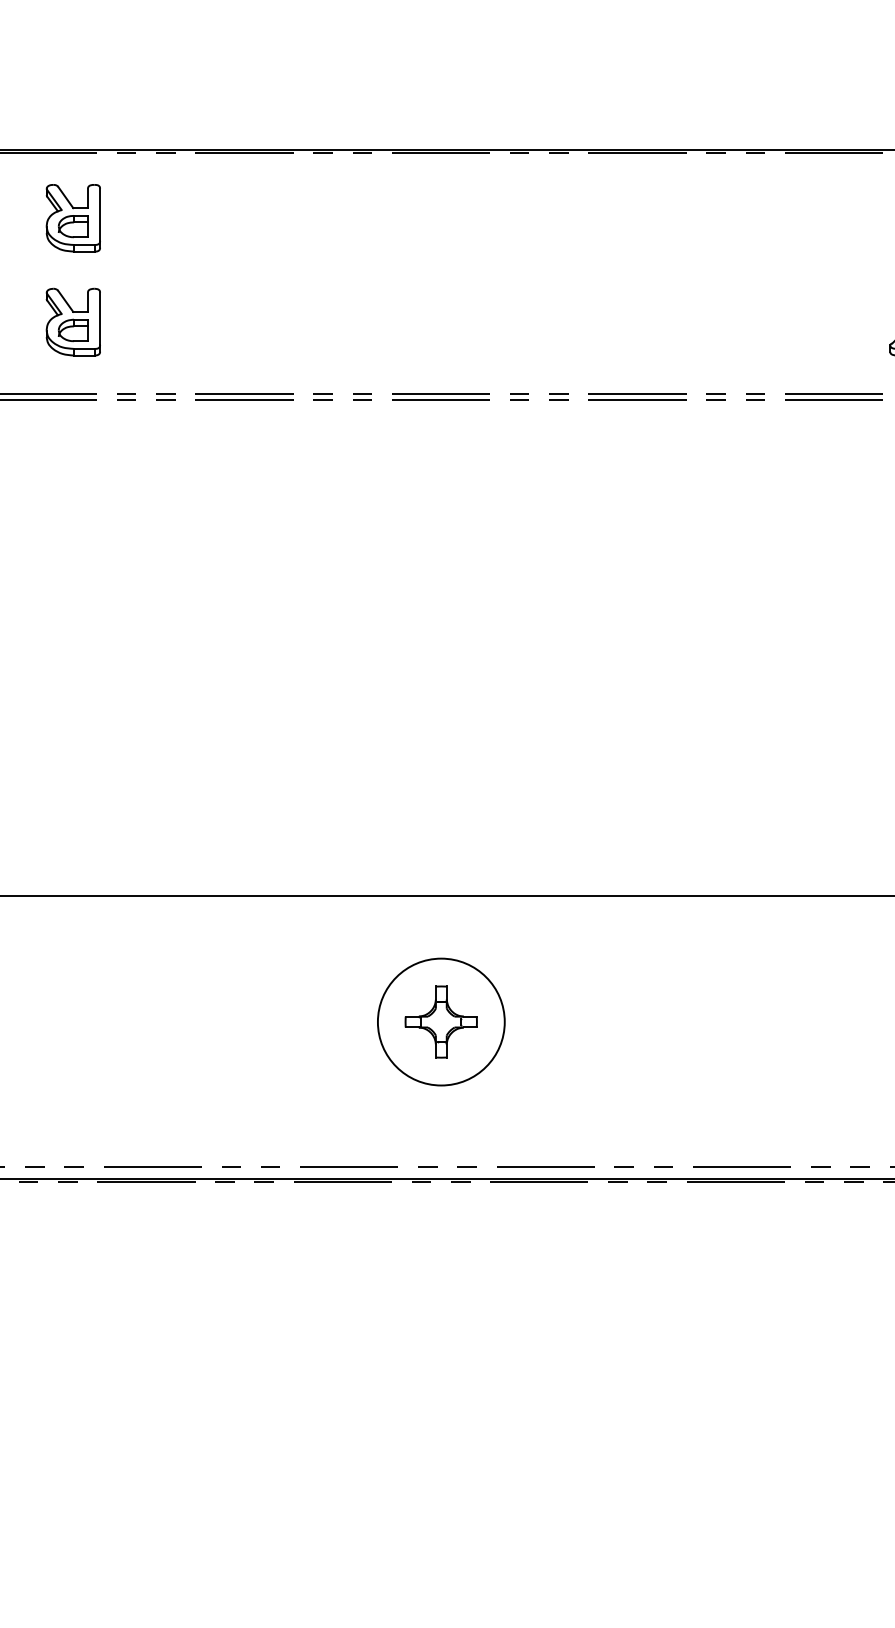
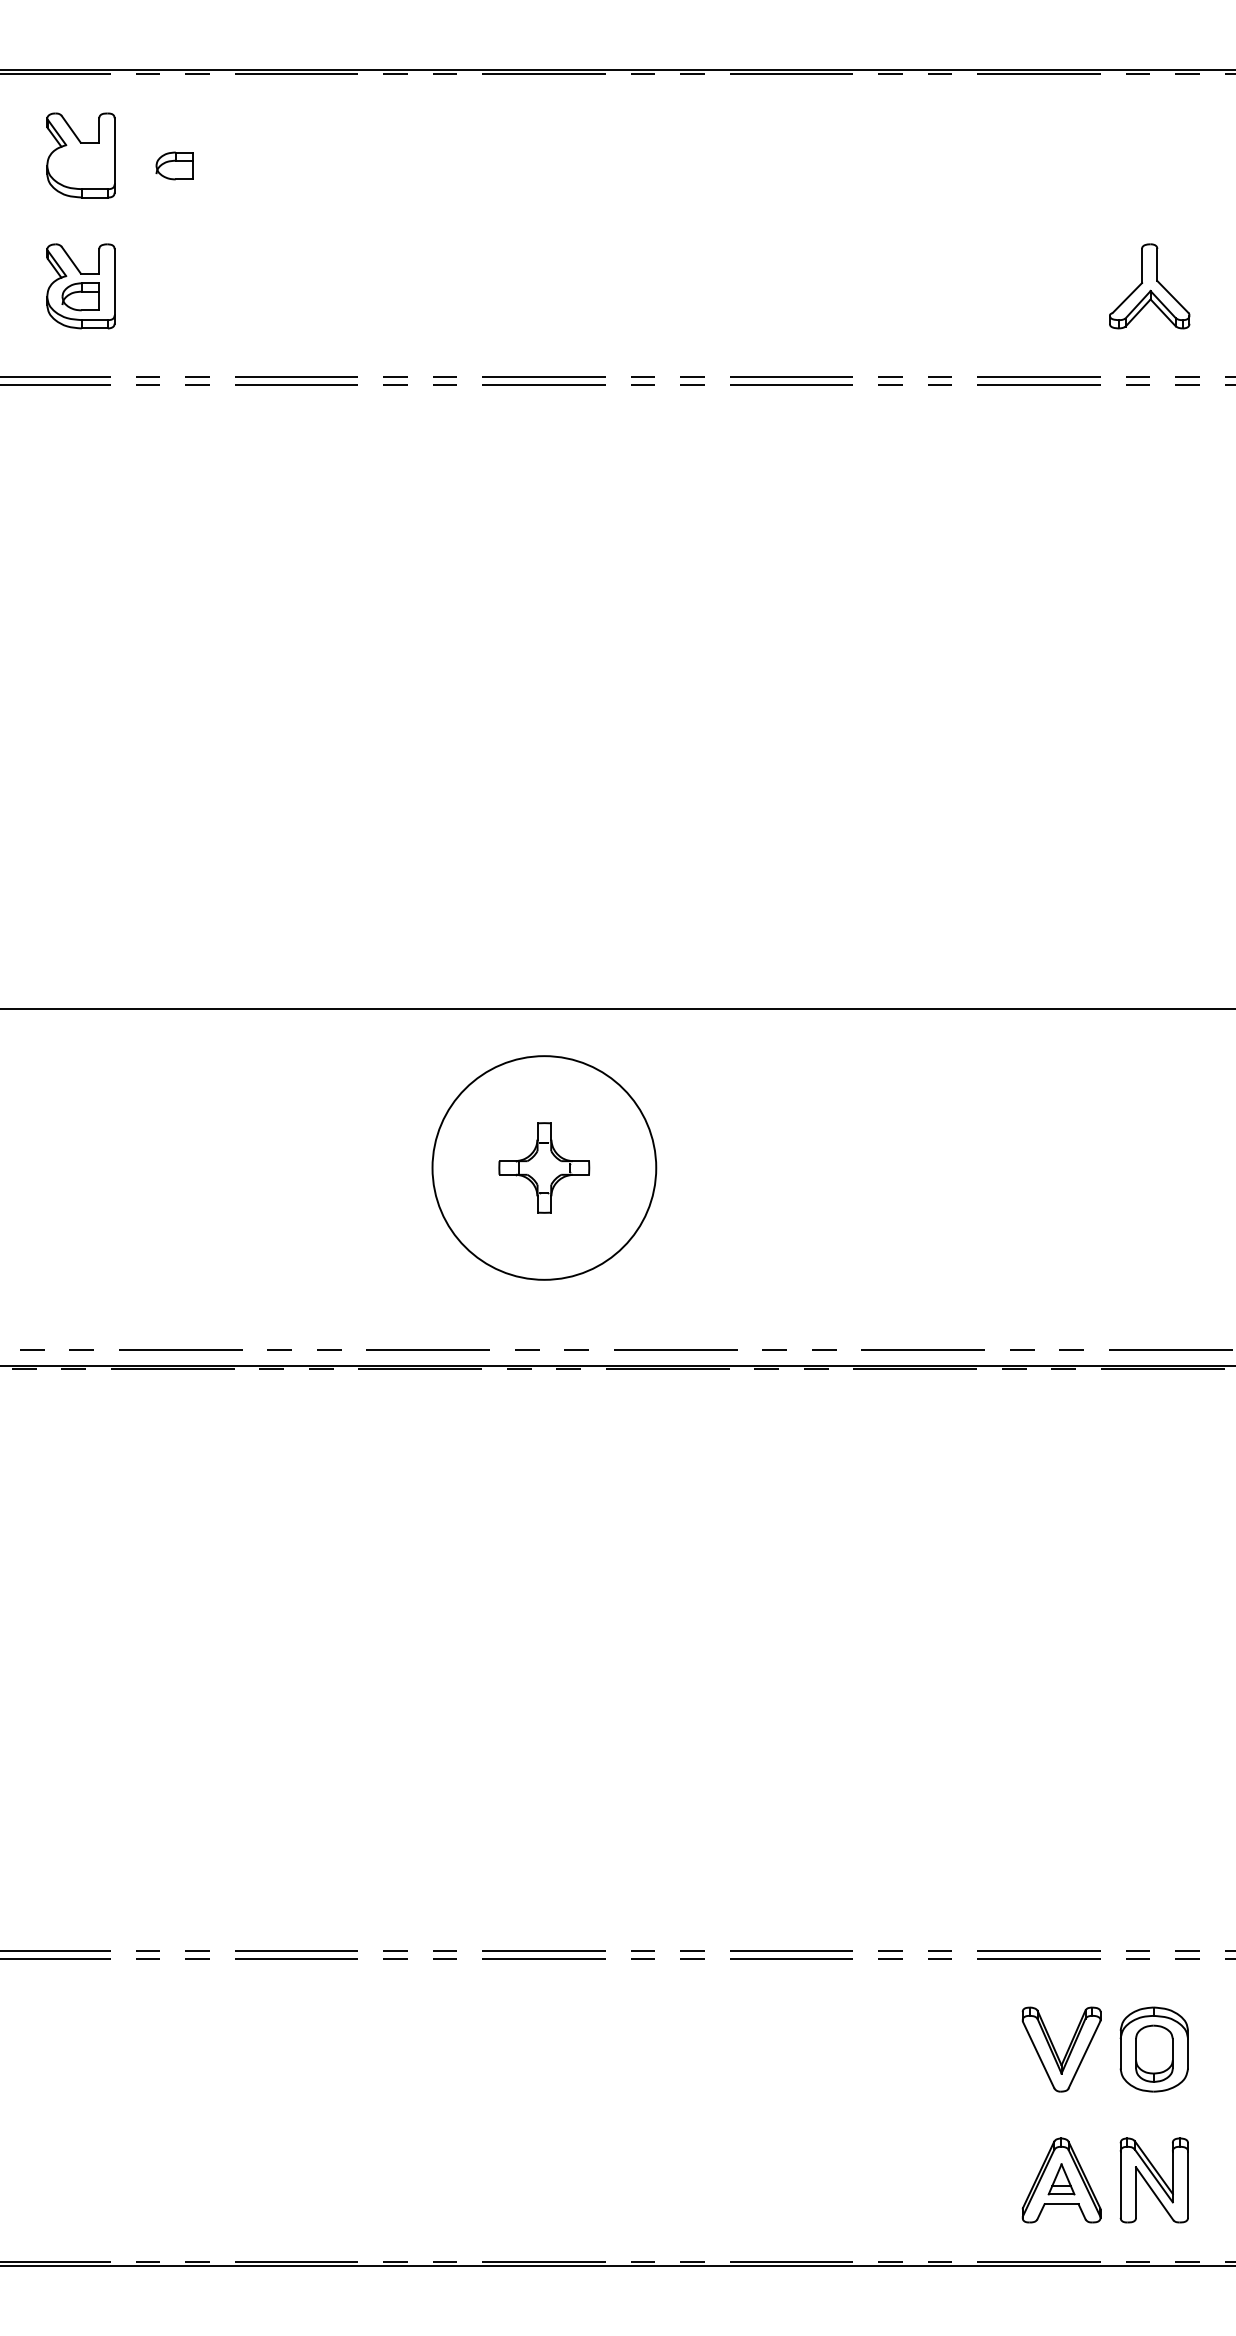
part: (73, 226) -> (174, 165), moved
circle: (441, 1021) -> (544, 1167), size x1.4

